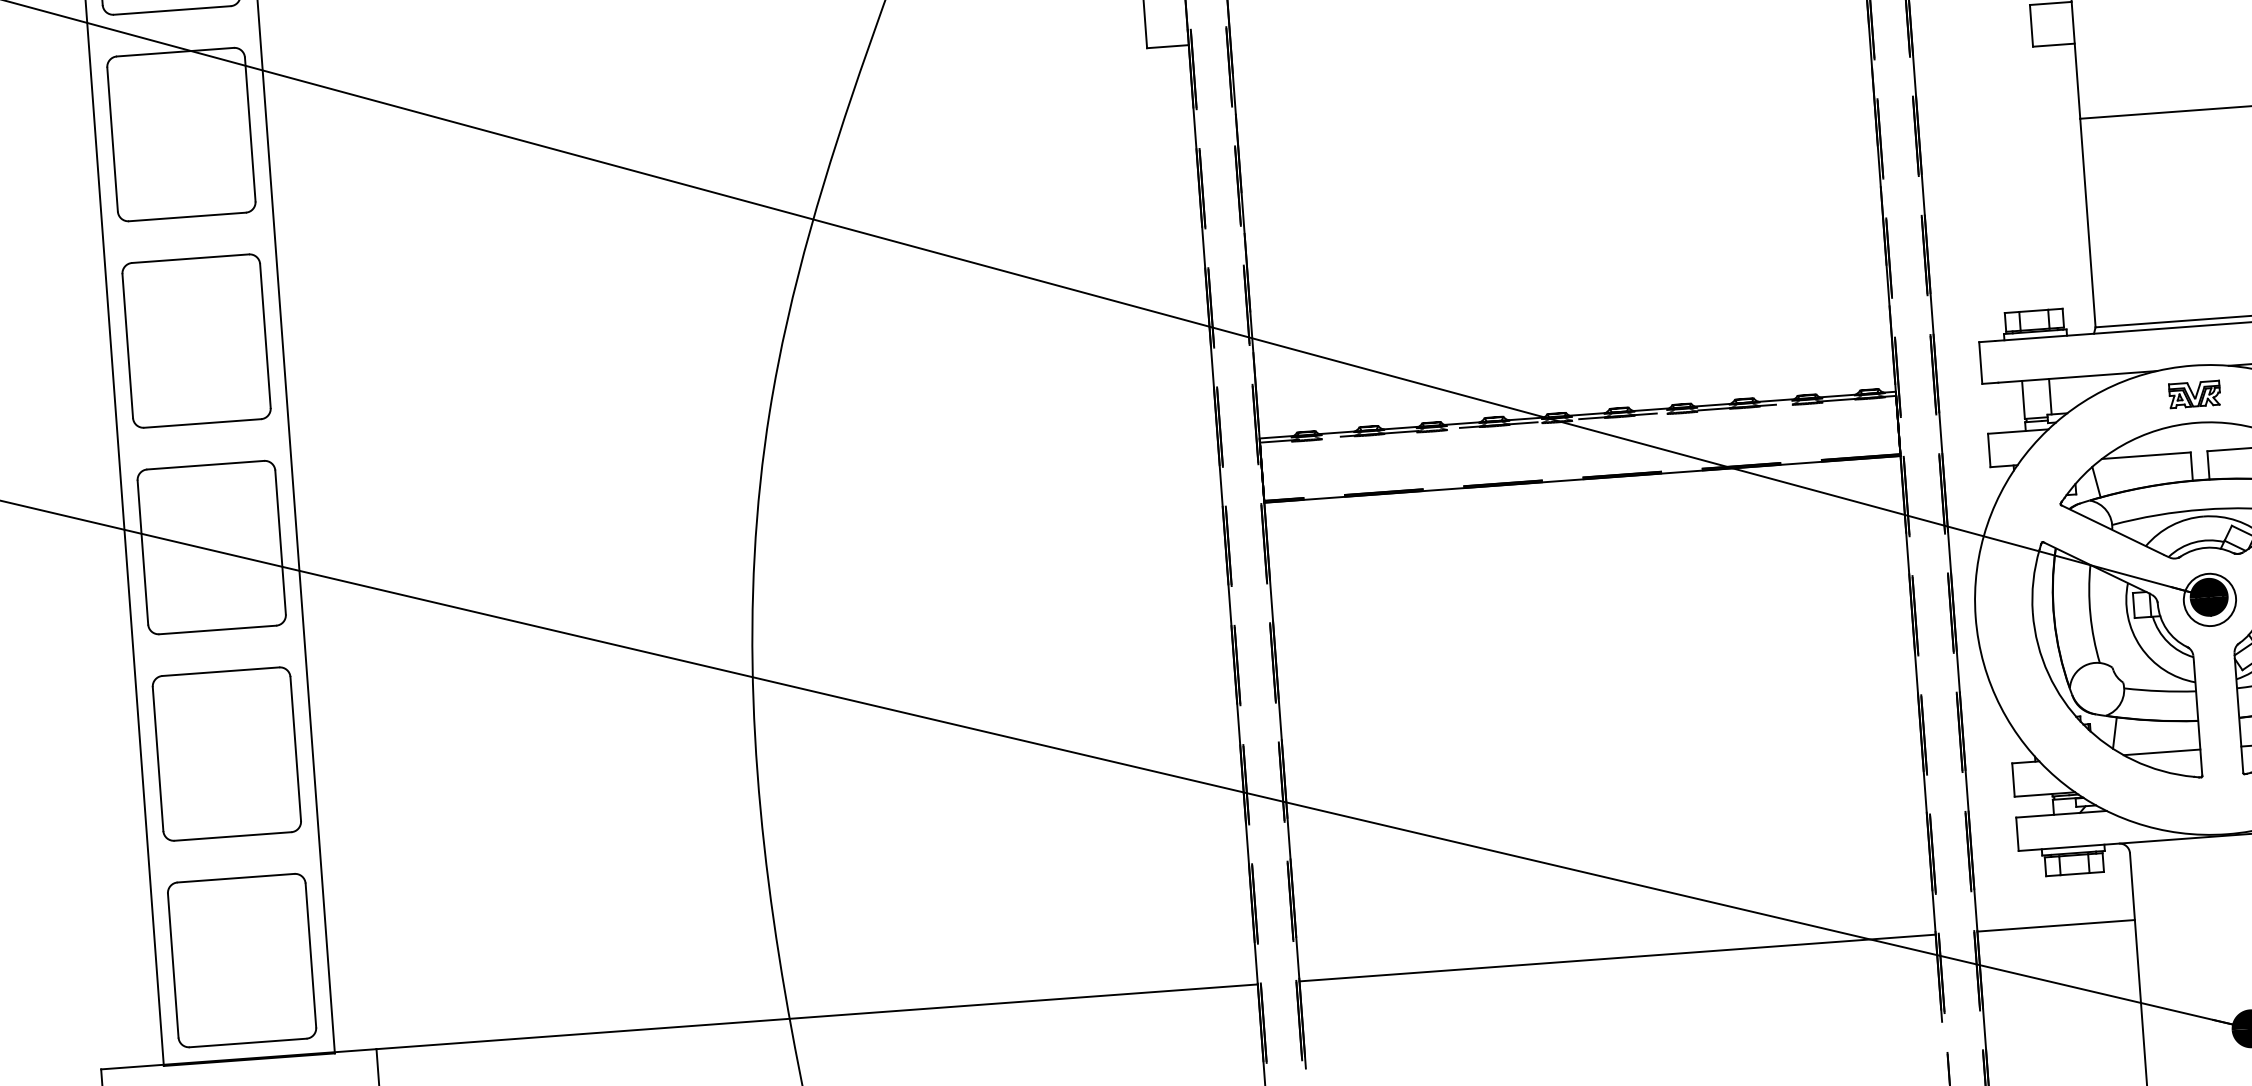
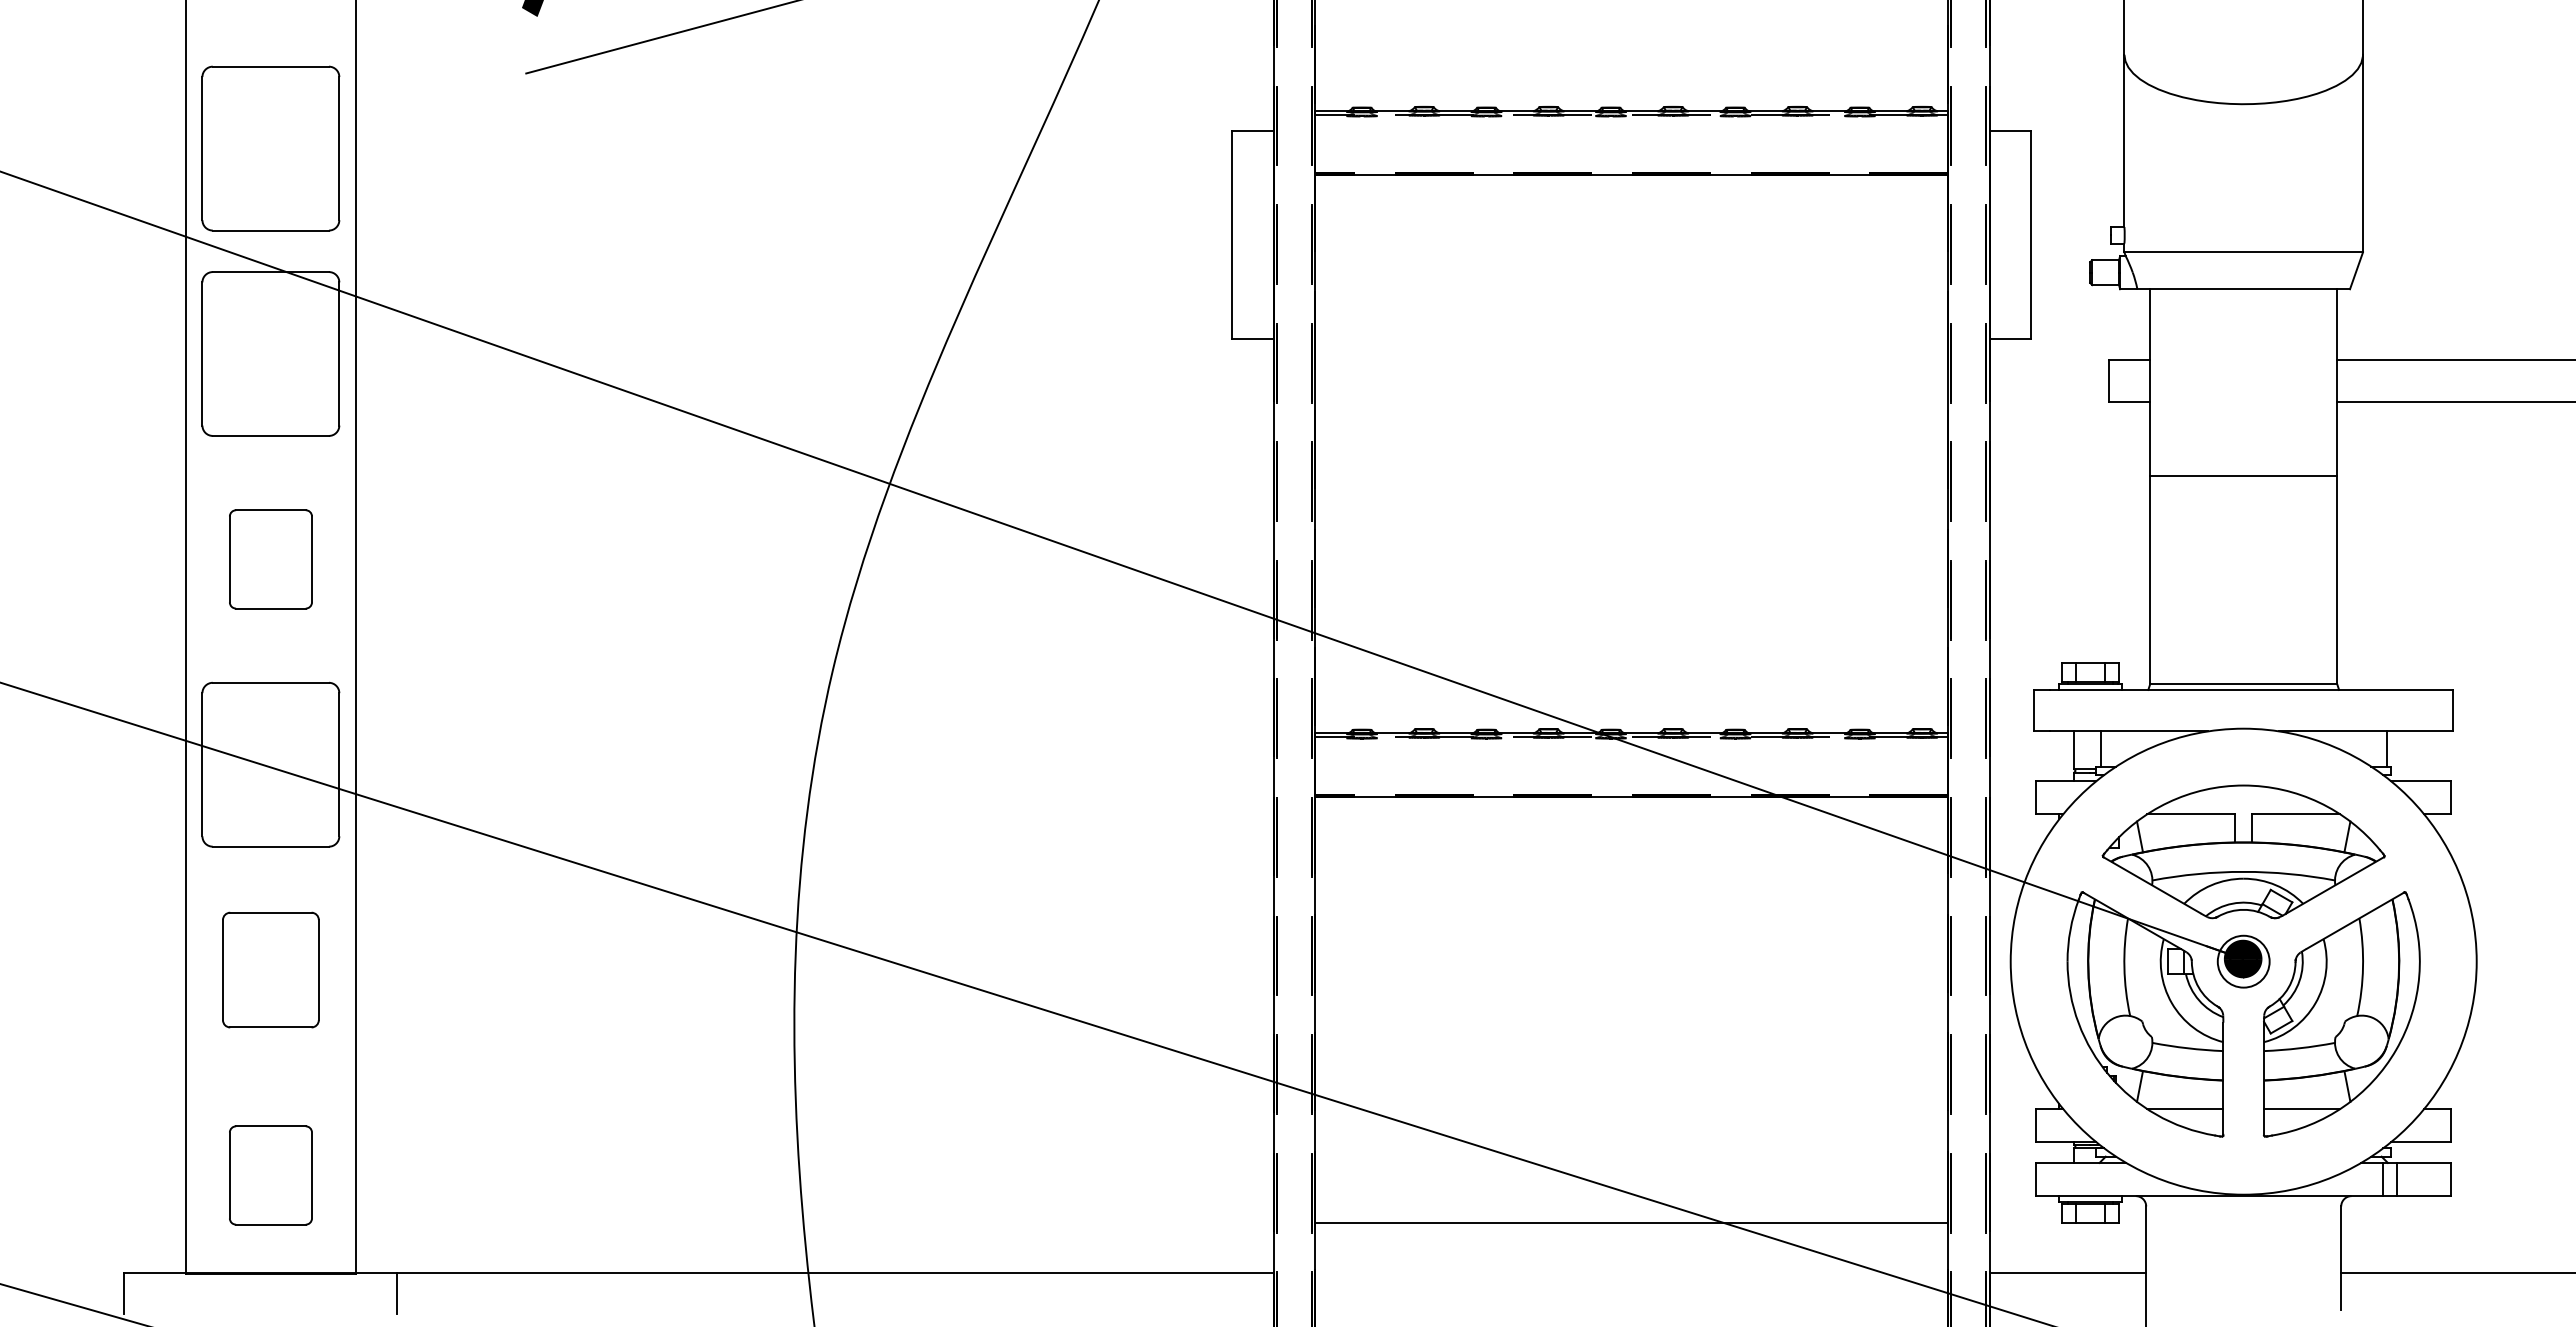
part: (196, 341) -> (270, 559), size x0.6
part: (2194, 394) -> (2243, 757), removed
part: (226, 753) -> (270, 969), size x0.7
line: (1617, 957) -> (1631, 1222), moved
part: (241, 960) -> (270, 1175), size x0.6

